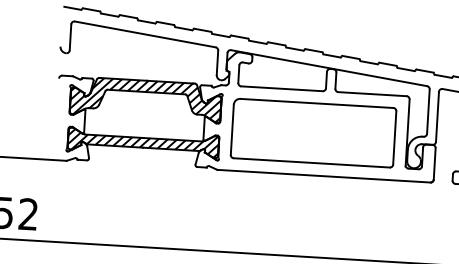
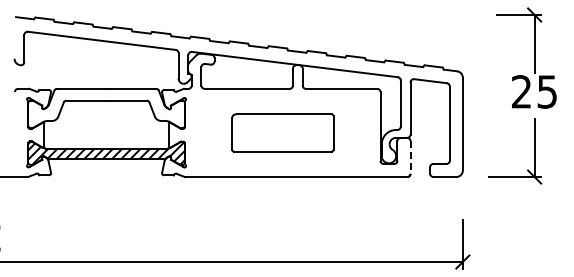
hatch: (145, 99) -> (106, 108), removed
part: (313, 132) -> (282, 132), size x0.6
line: (434, 164) -> (410, 158), solid -> dashed

